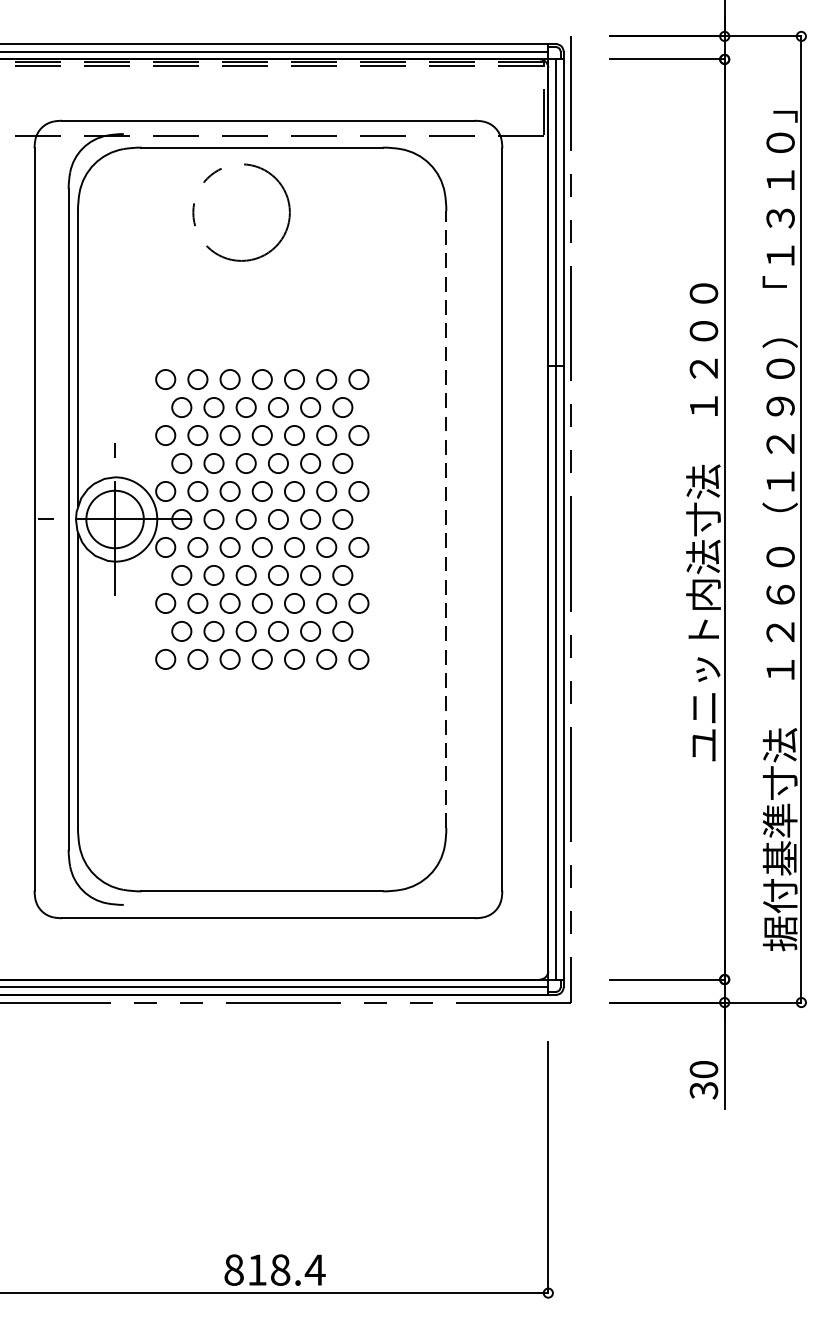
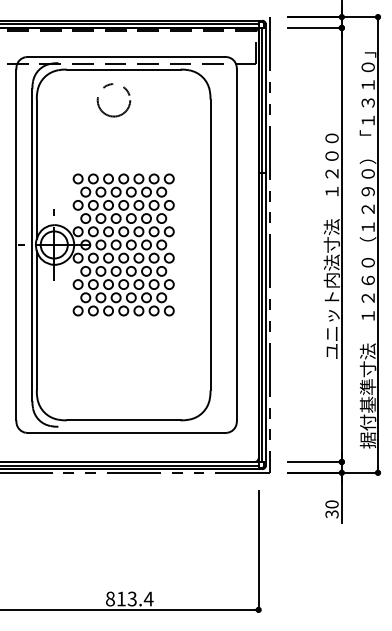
circle: (240, 213) -> (113, 100), size x0.71
line: (446, 518) -> (210, 244), dashed -> solid
text: (278, 1268) -> (131, 598), 818.4 -> 813.4

